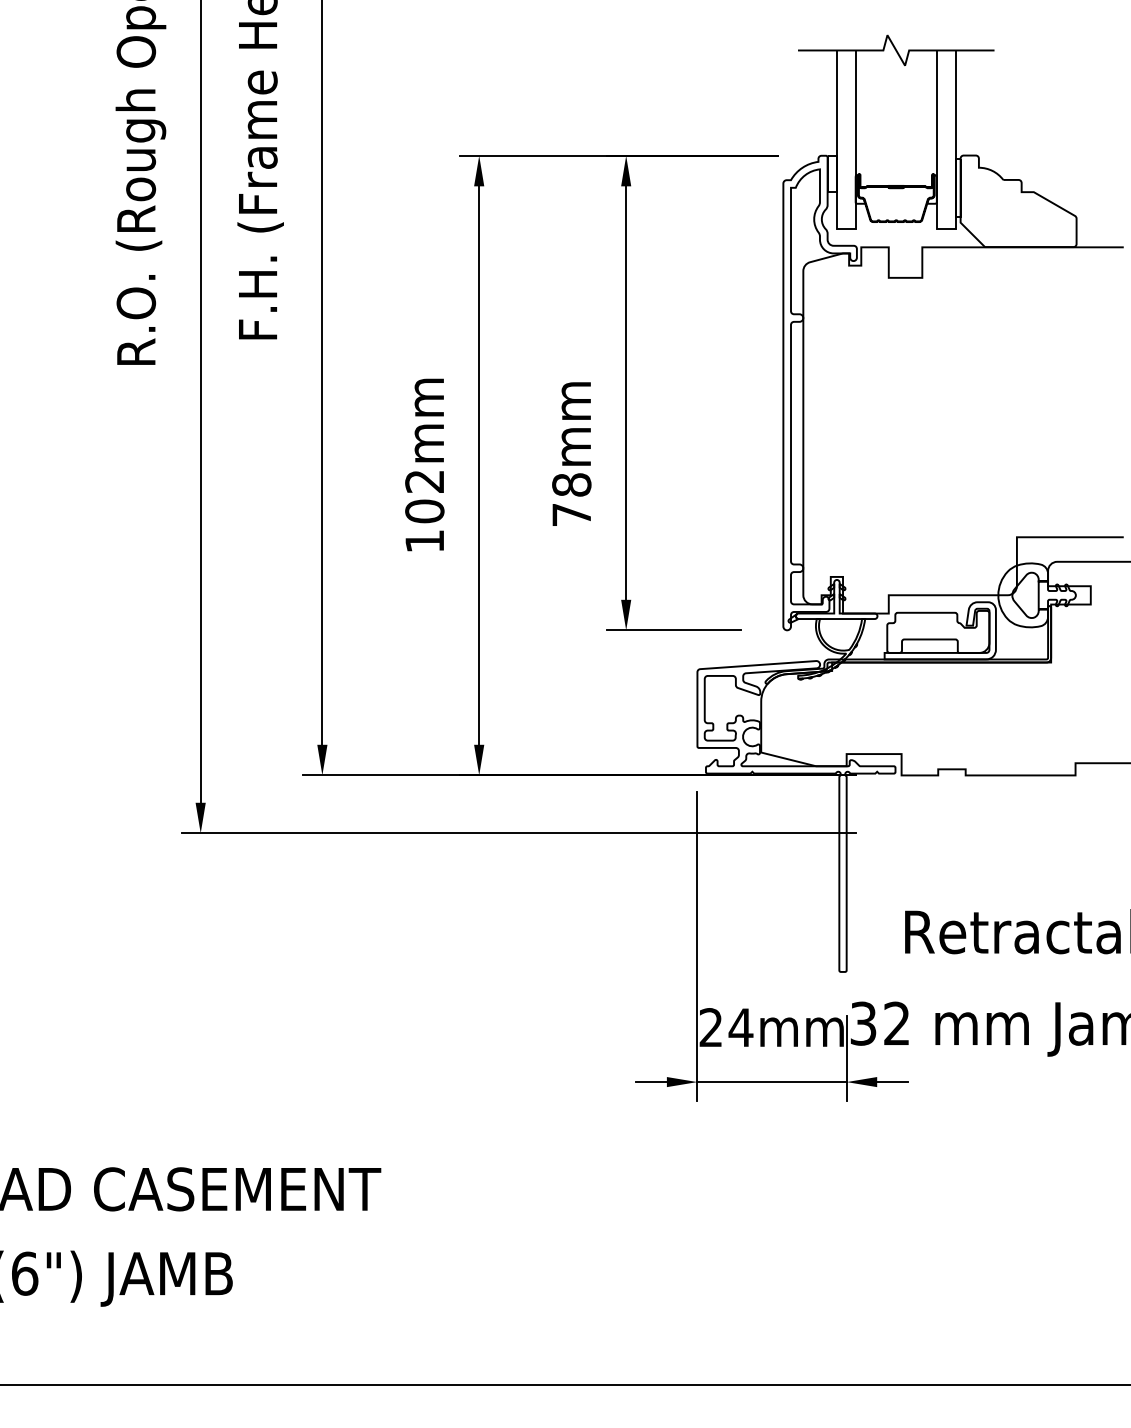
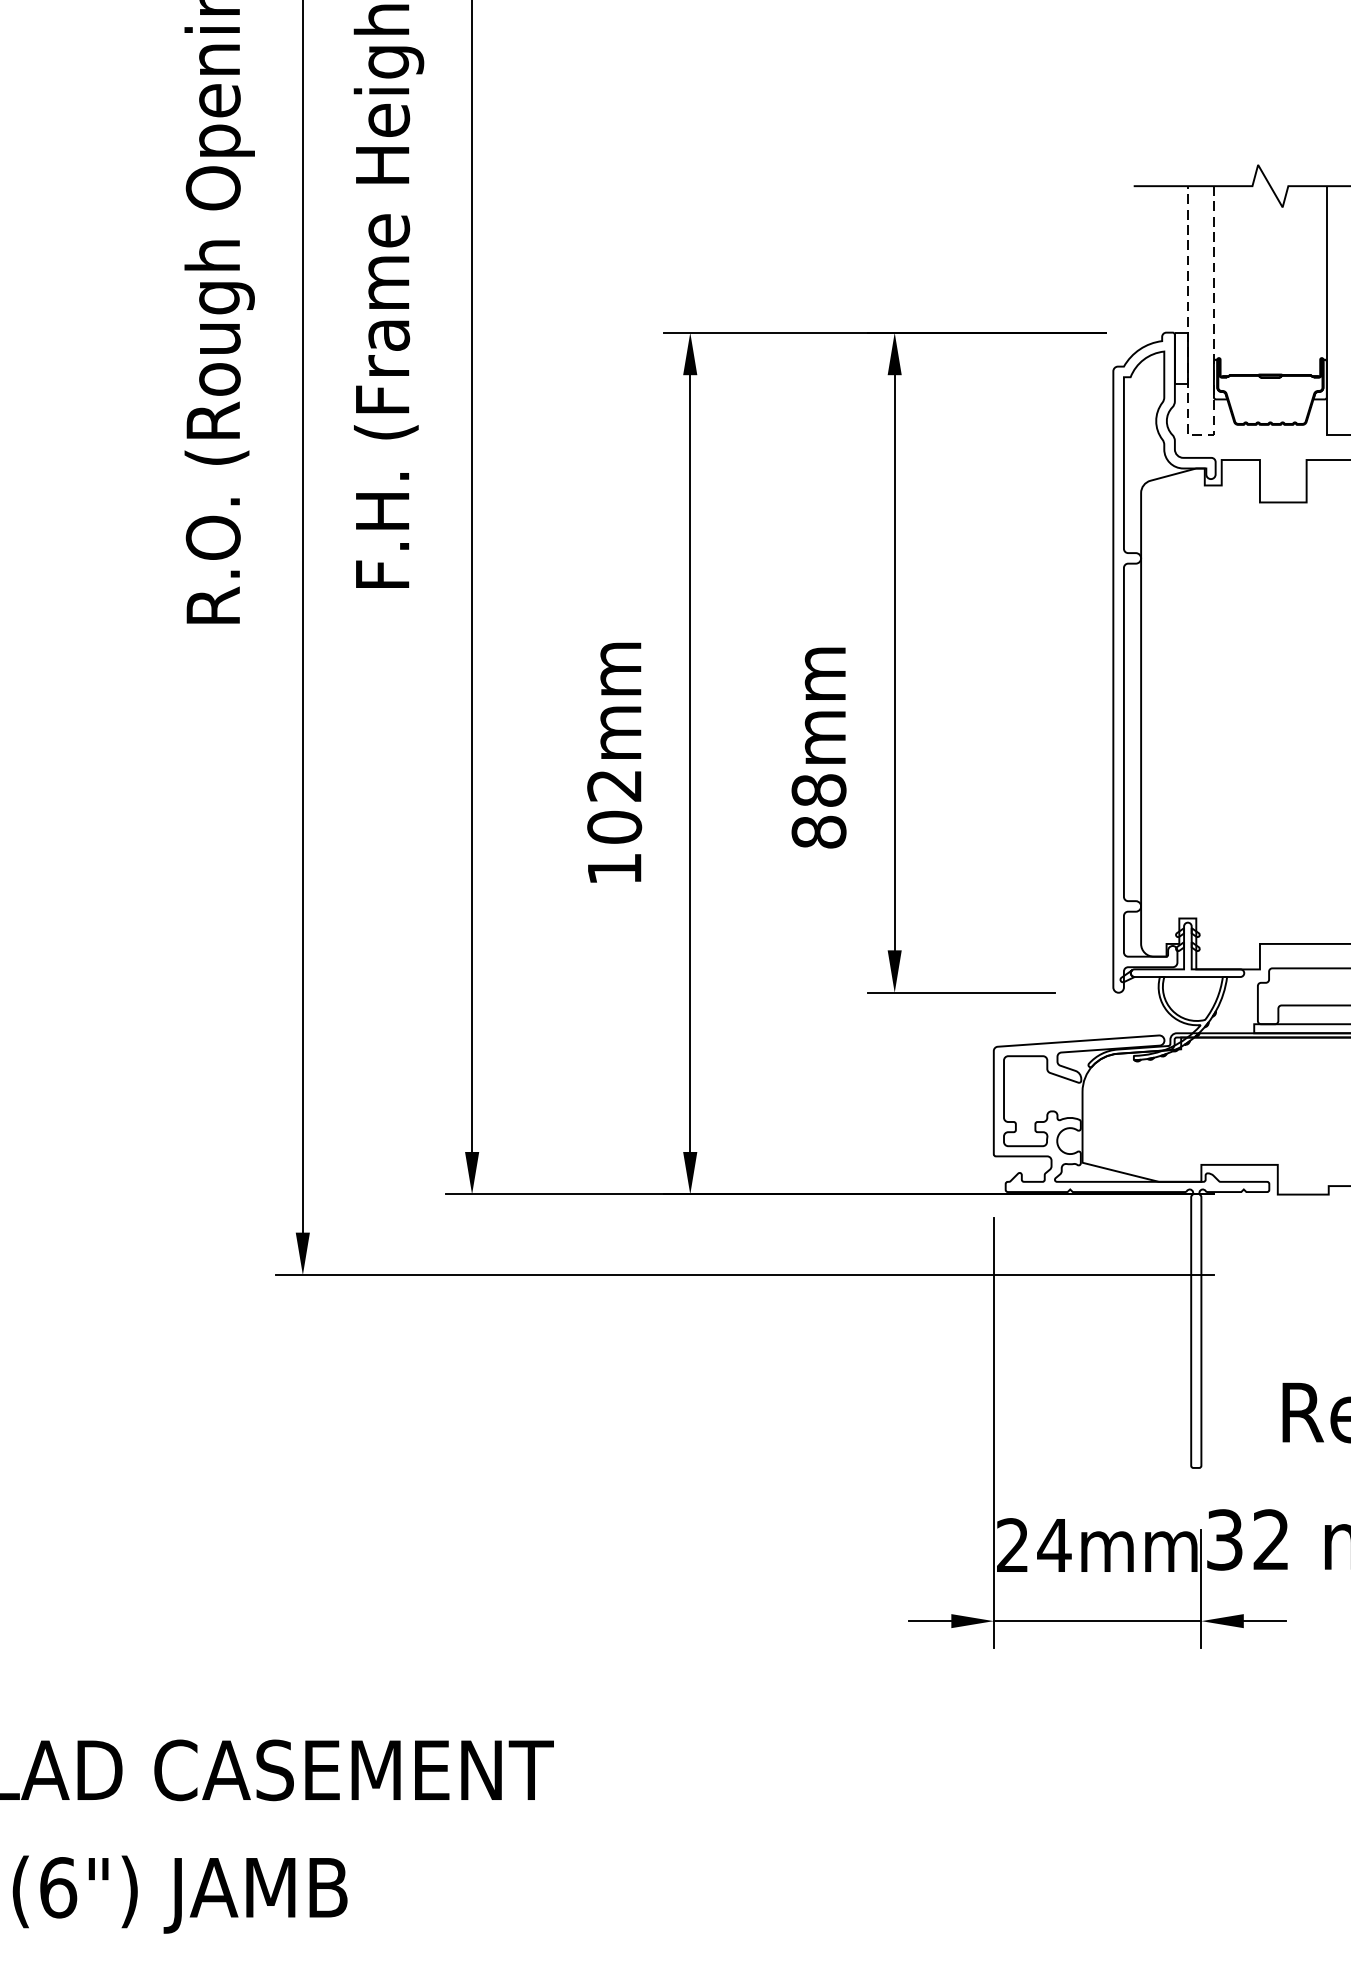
line: (845, 229) -> (1199, 435), solid -> dashed
text: (571, 514) -> (818, 831), 78mm -> 88mm

